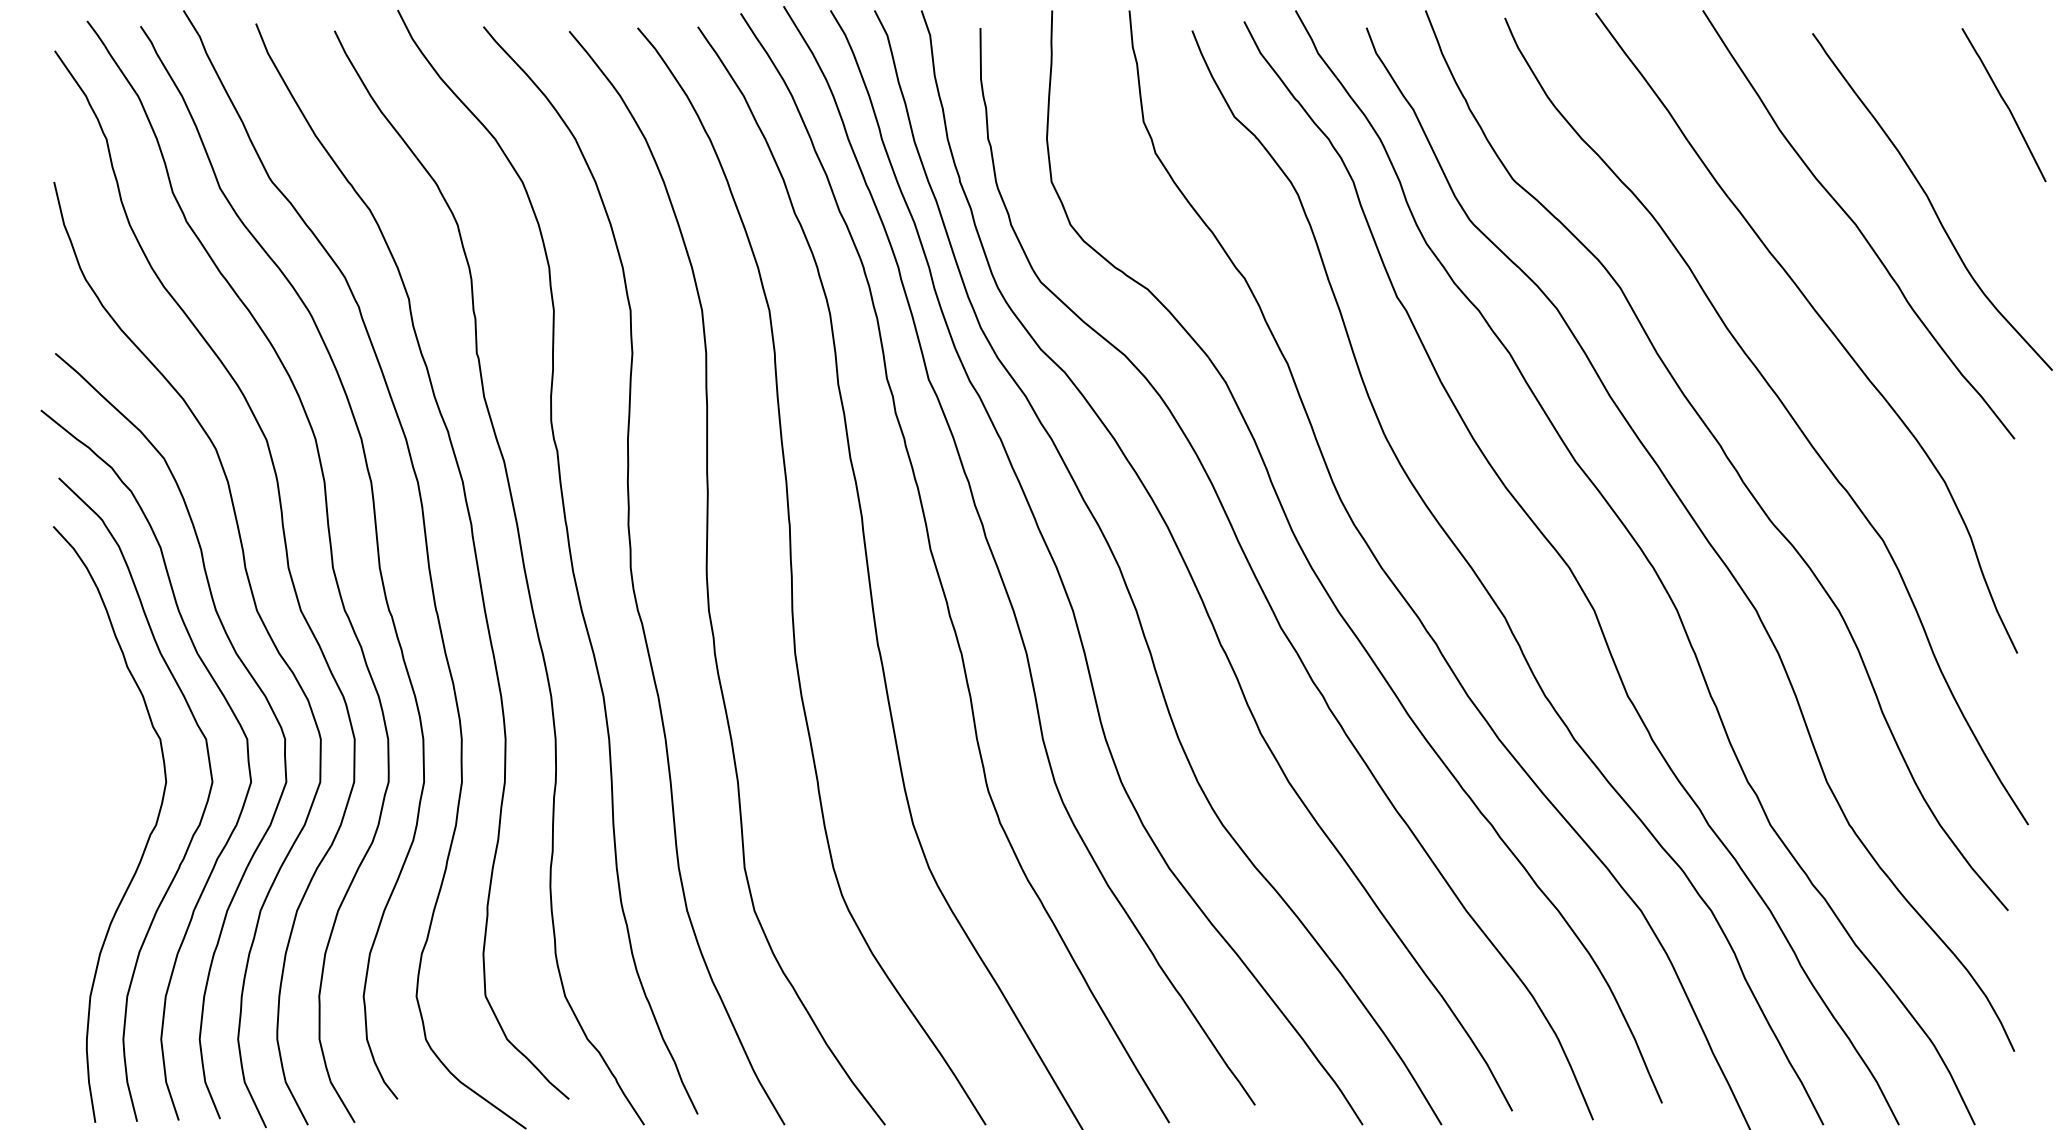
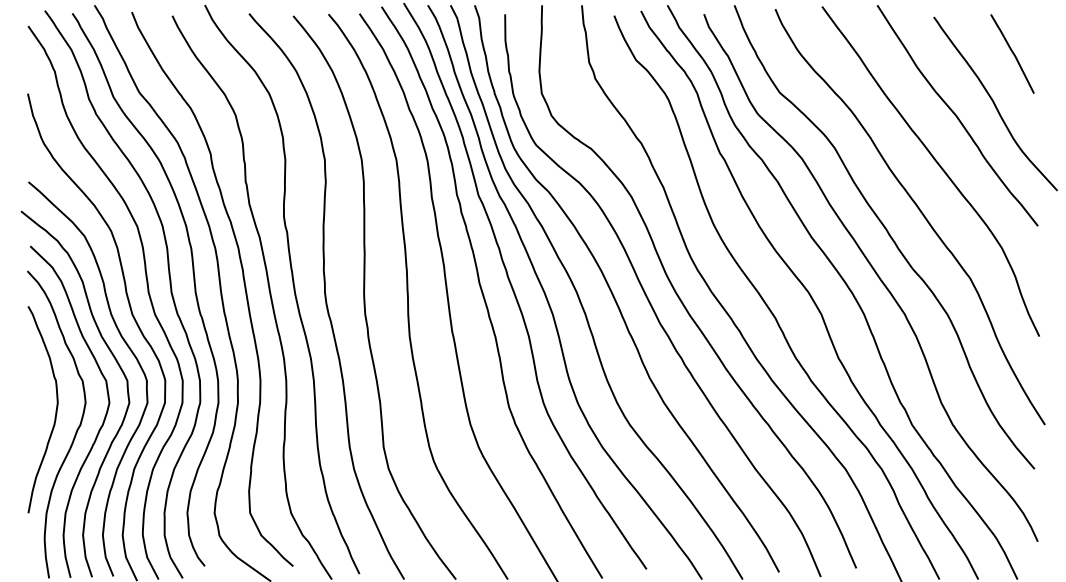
curve: (2003, 104) -> (1012, 53), moved
curve: (107, 796) -> (55, 410), added

